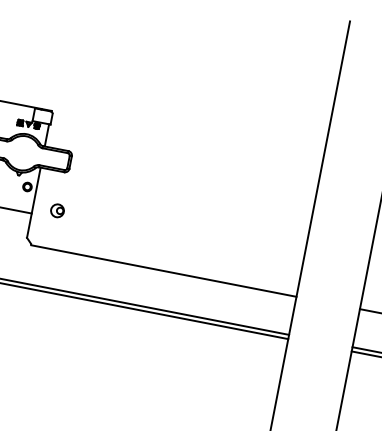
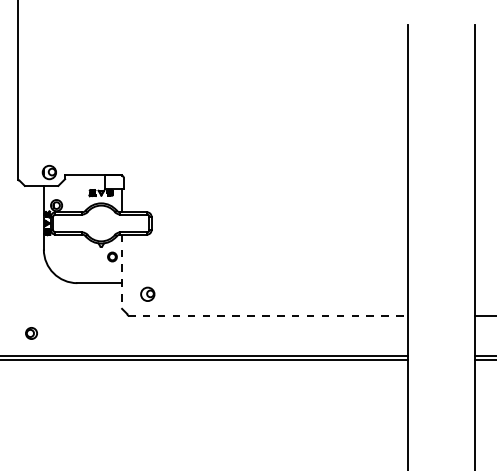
line: (34, 203) -> (122, 272), solid -> dashed
part: (57, 210) -> (147, 293), moved
line: (164, 271) -> (268, 315), solid -> dashed

